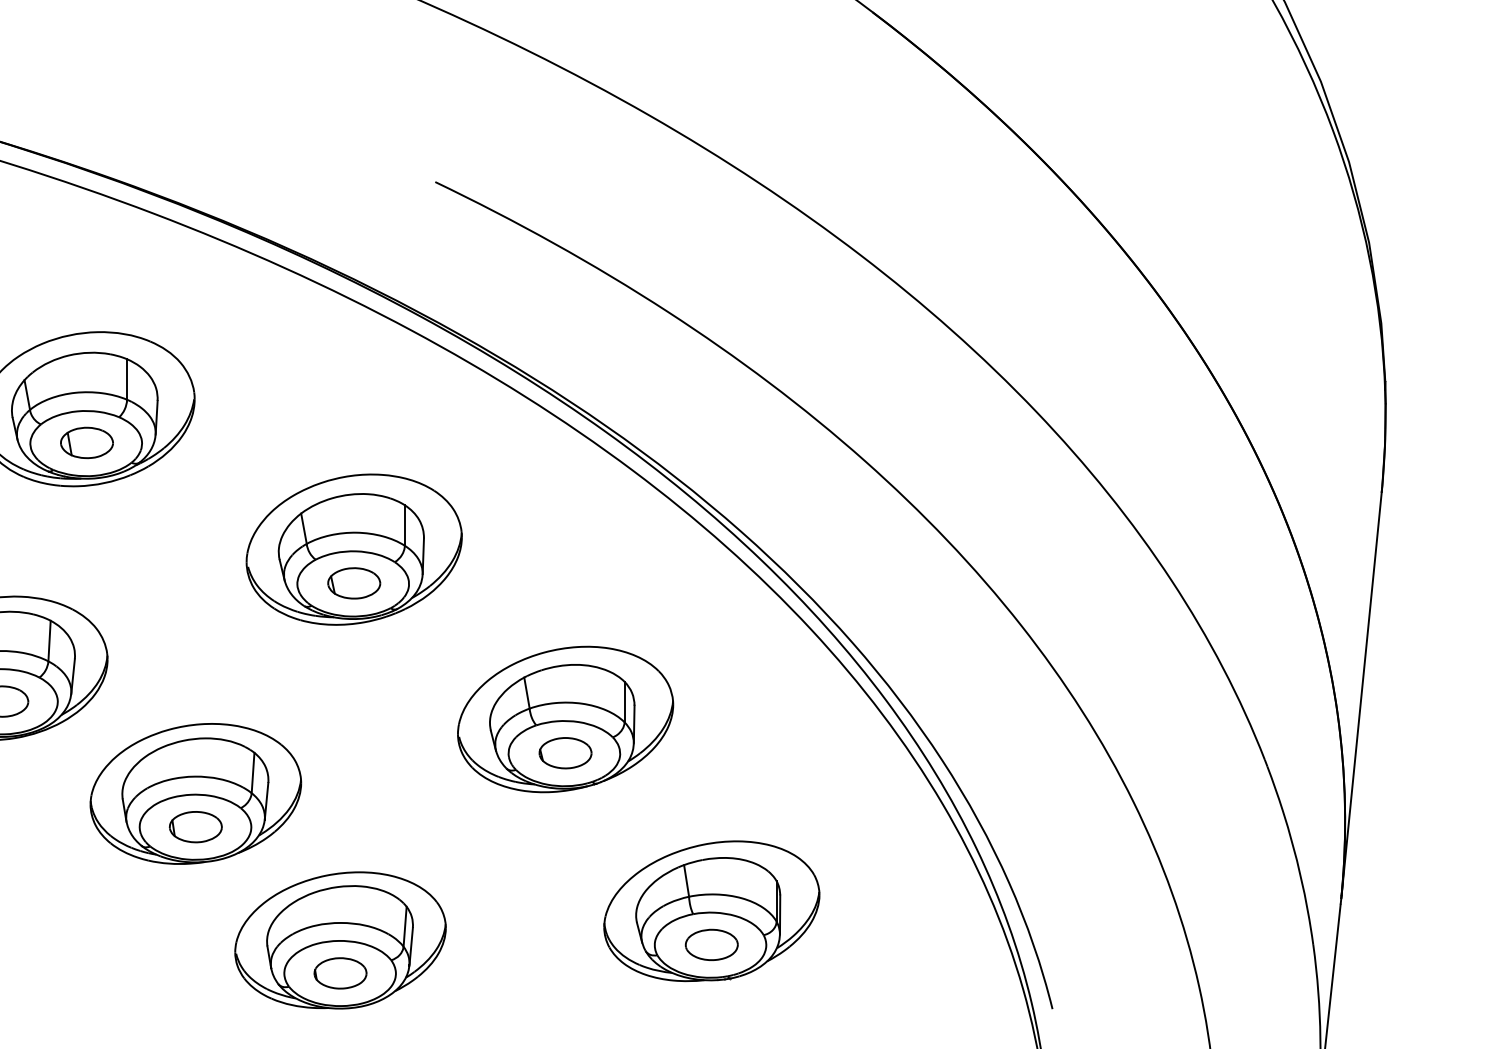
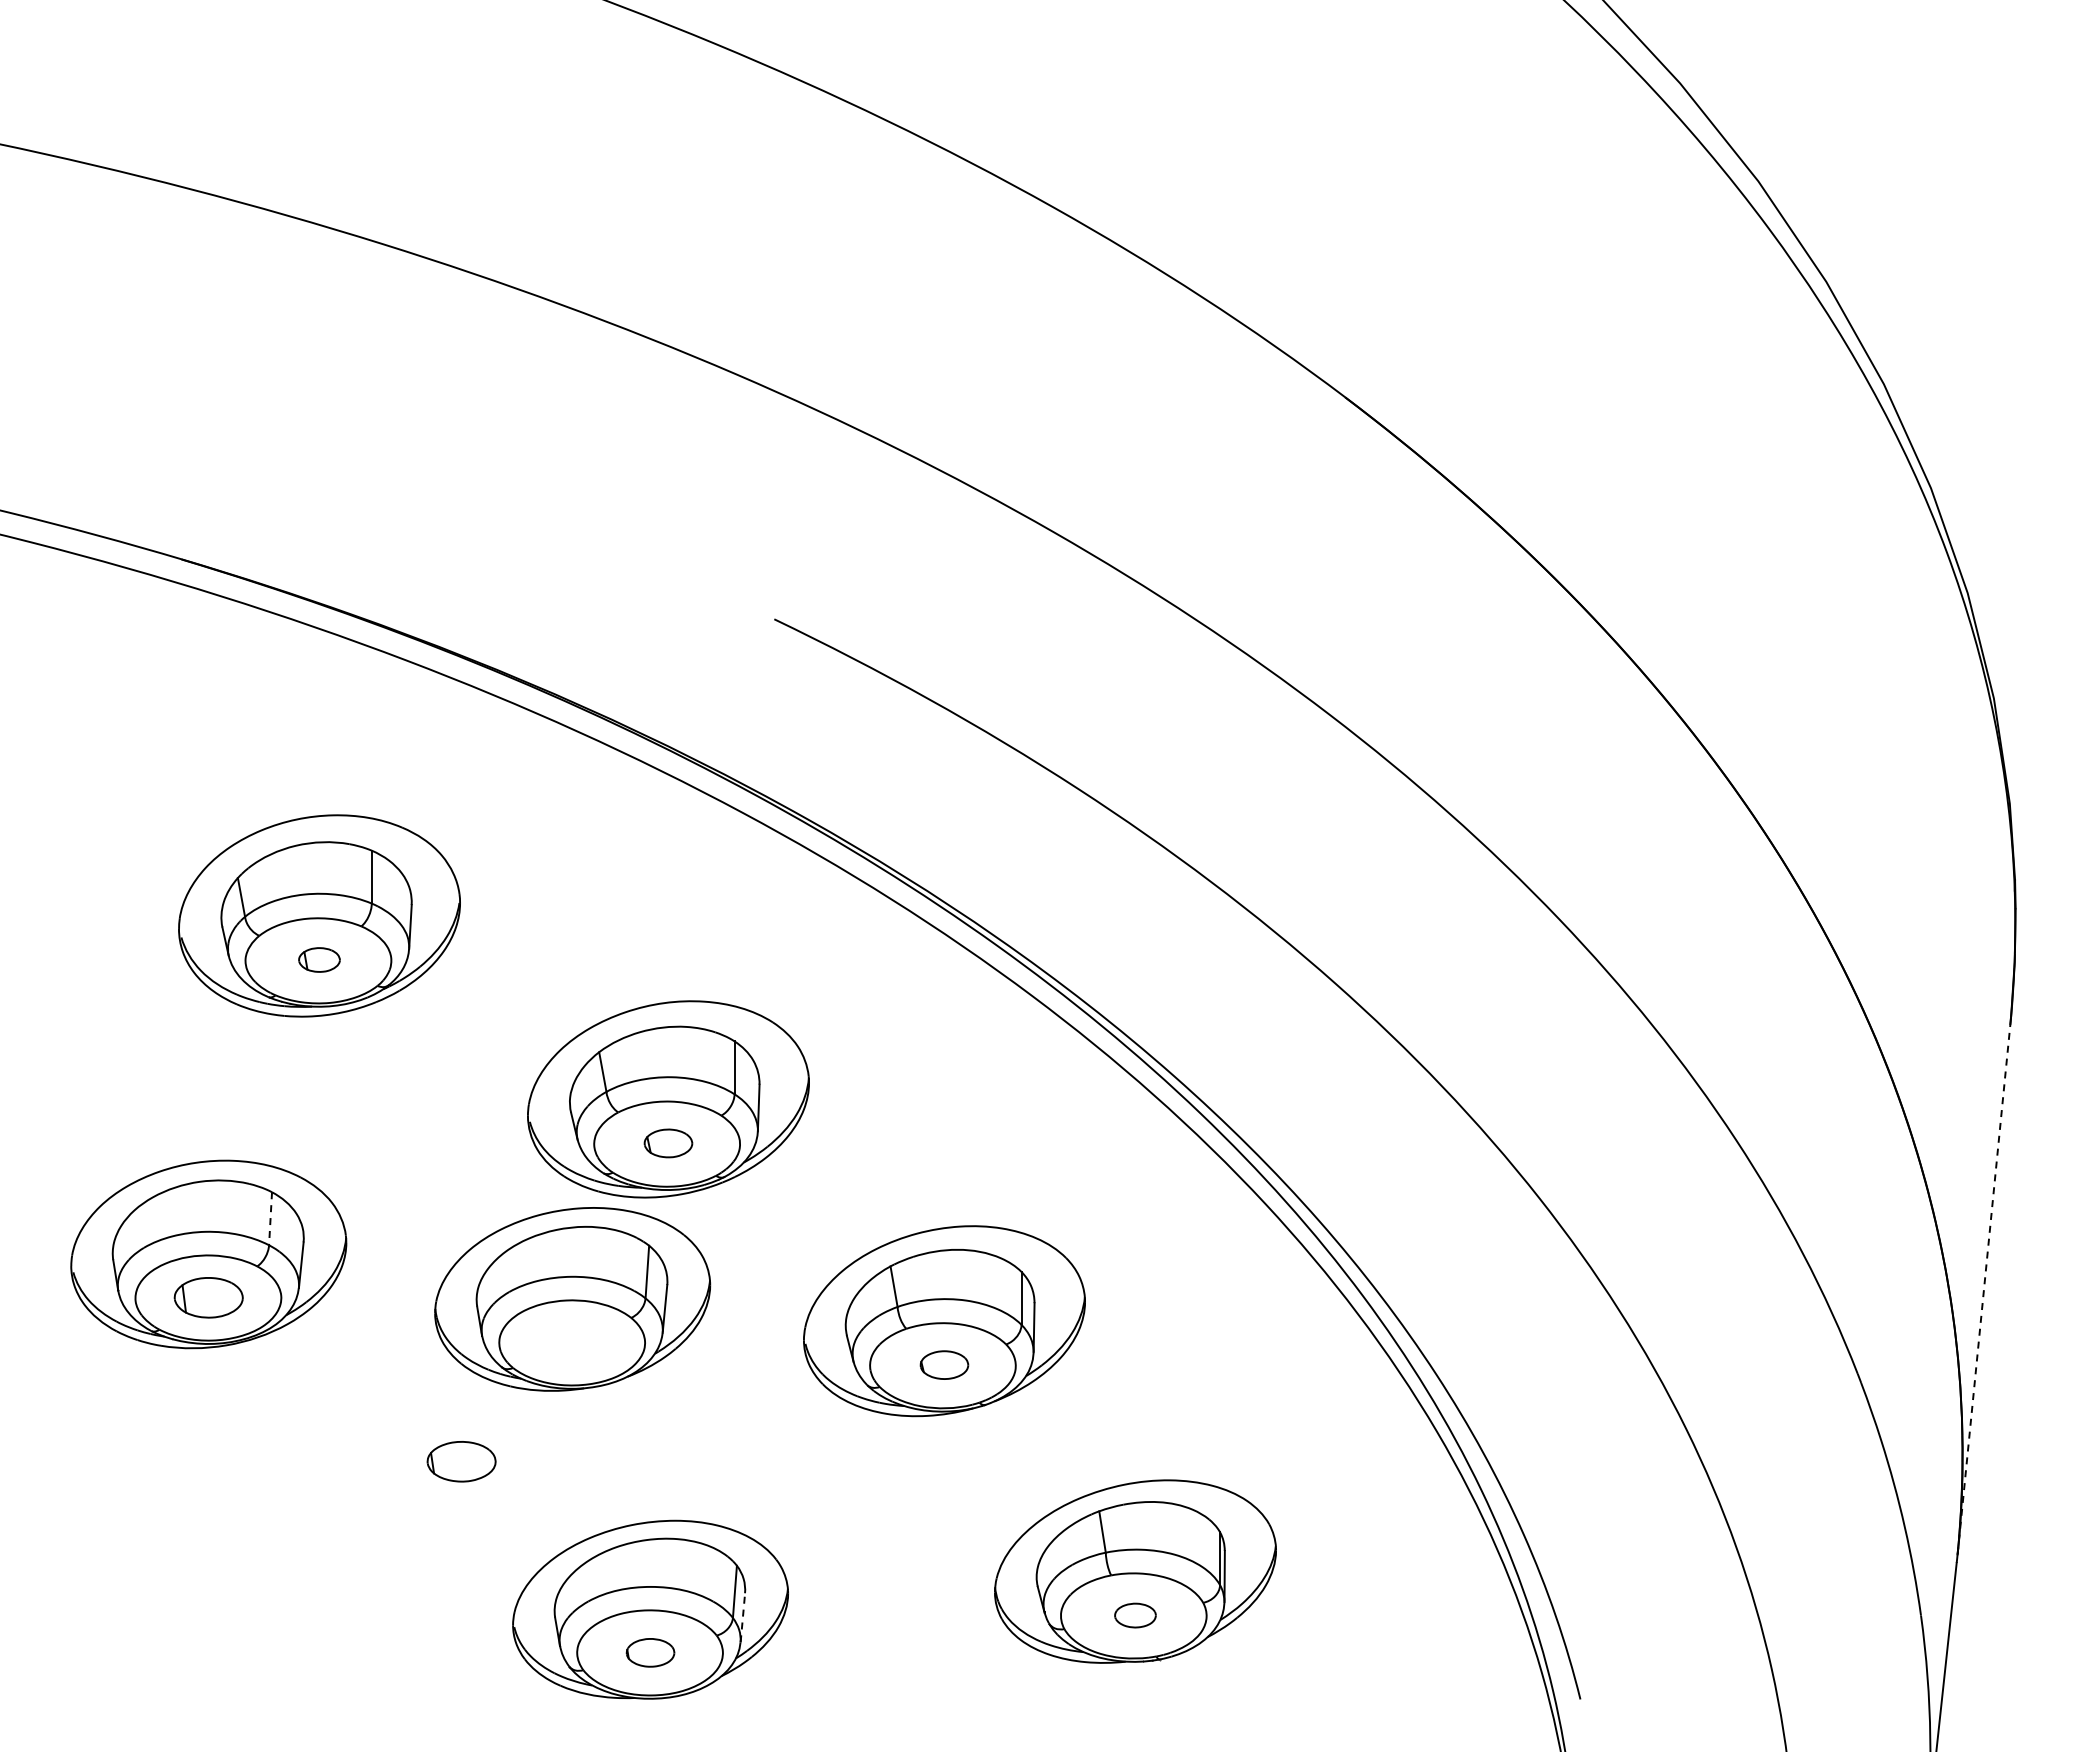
part: (87, 442) -> (319, 959), size x0.6
part: (354, 583) -> (668, 1143), size x0.7
line: (49, 640) -> (270, 1218), solid -> dashed
line: (1361, 695) -> (1984, 1289), solid -> dashed
part: (565, 752) -> (944, 1364), size x0.7
part: (195, 794) -> (572, 1299), moved
part: (711, 944) -> (1135, 1615), size x0.6
line: (410, 946) -> (742, 1617), solid -> dashed
part: (340, 973) -> (650, 1652), size x0.7

